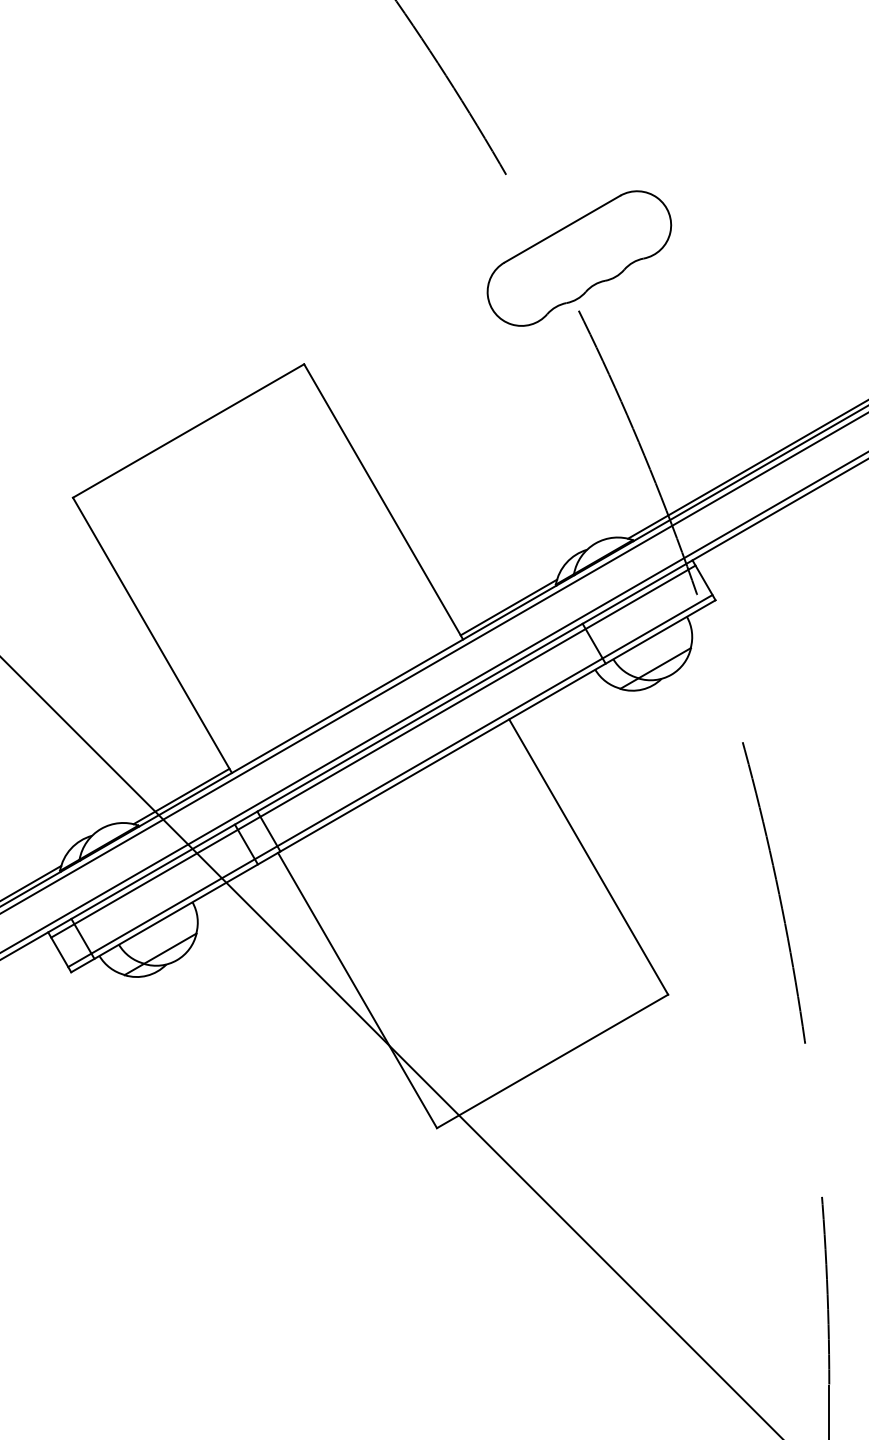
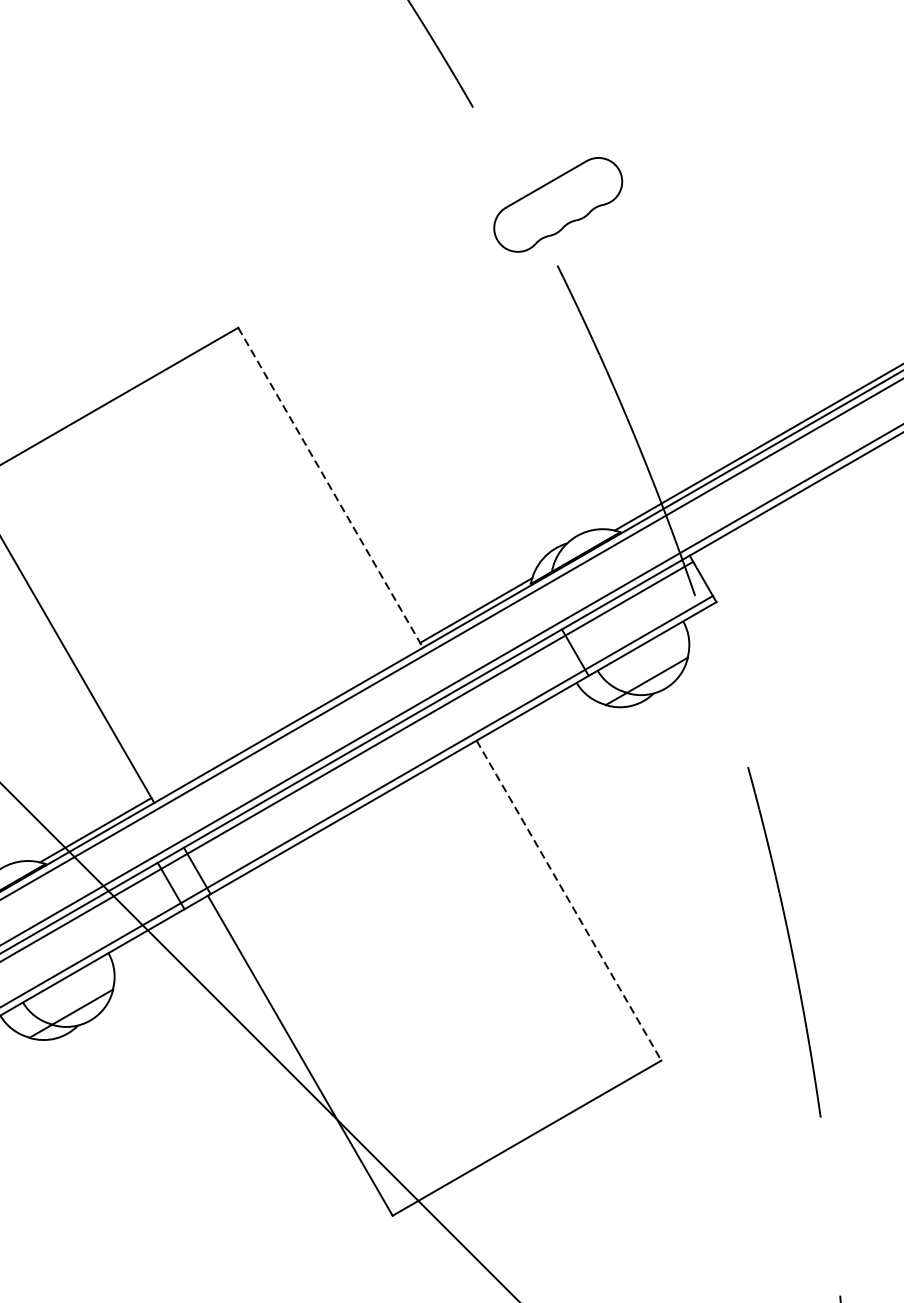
part: (579, 258) -> (558, 204), size x0.6
line: (383, 501) -> (330, 487), solid -> dashed
line: (588, 857) -> (568, 901), solid -> dashed

